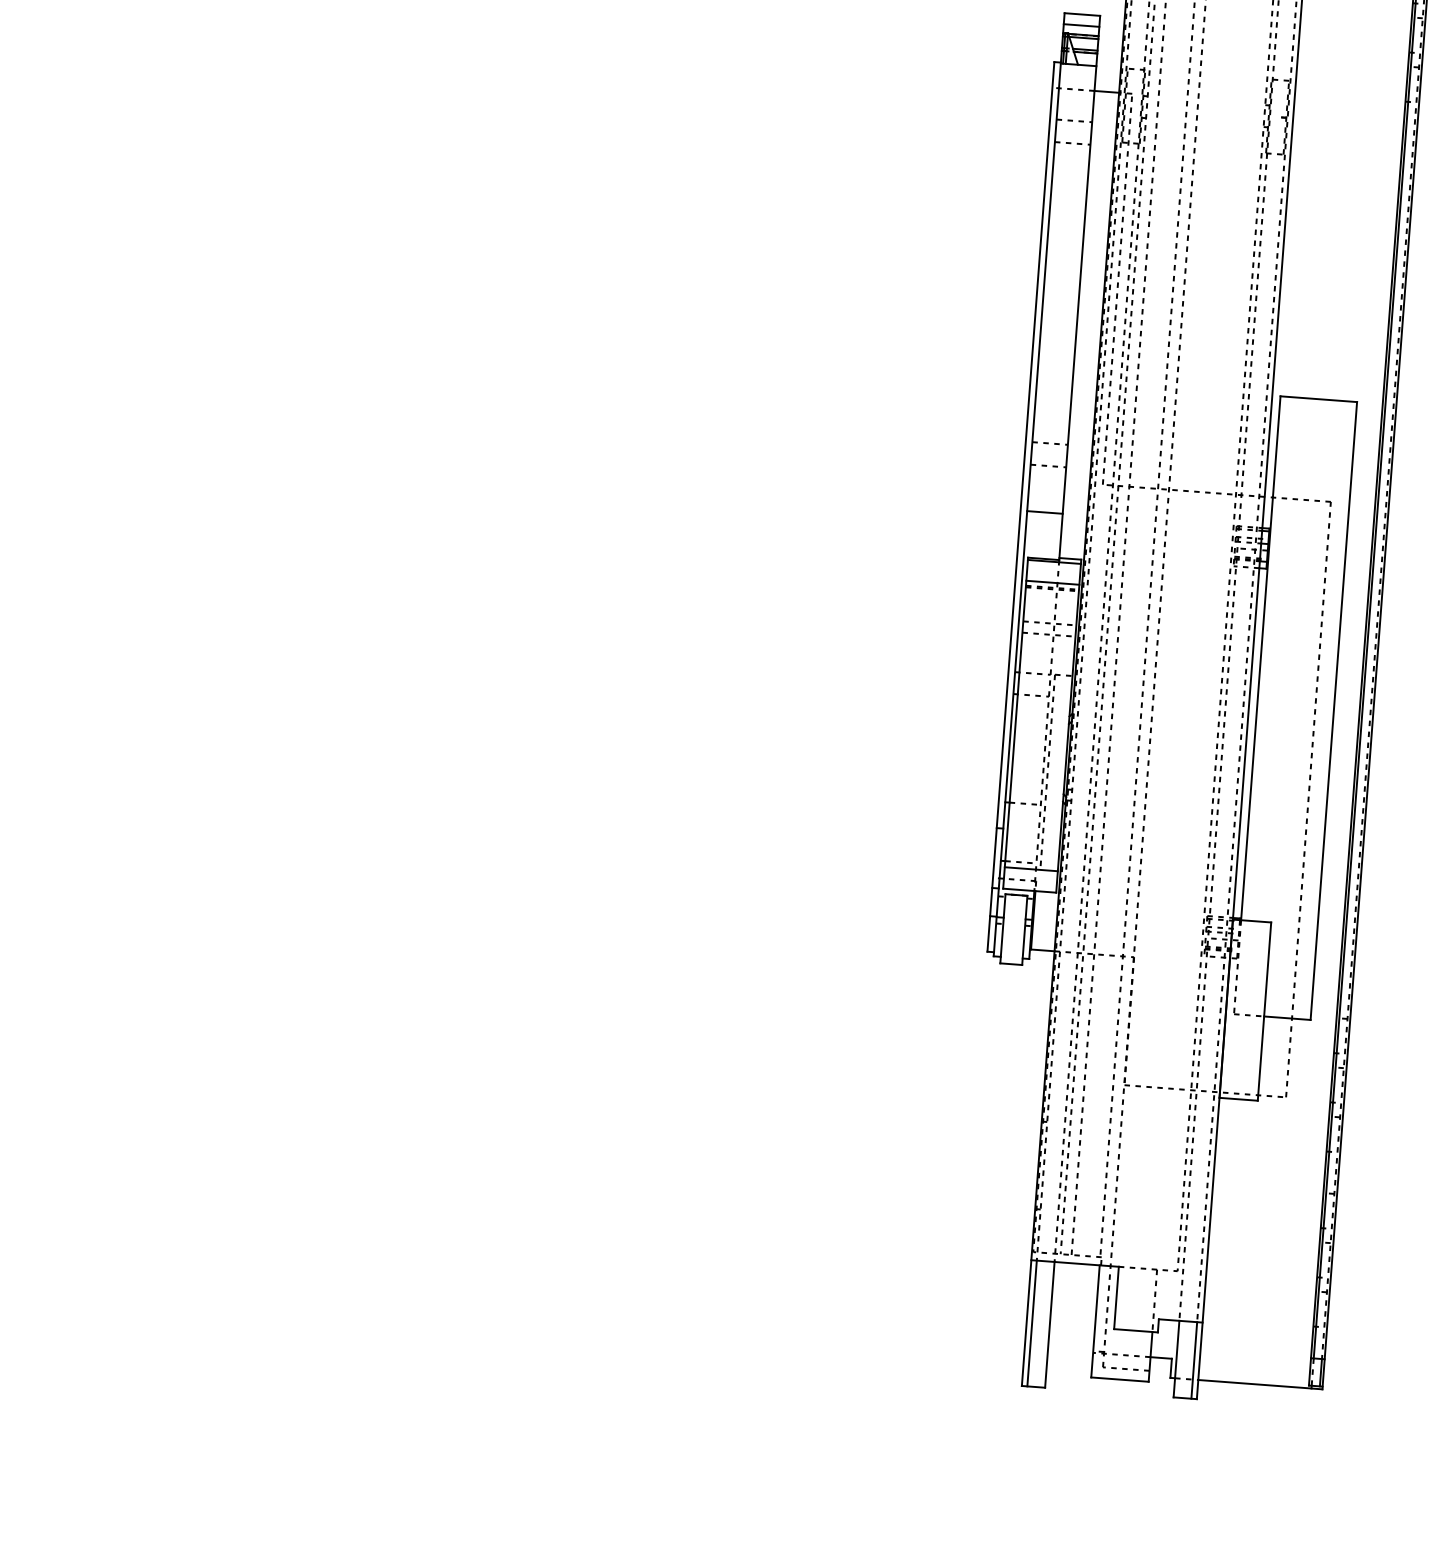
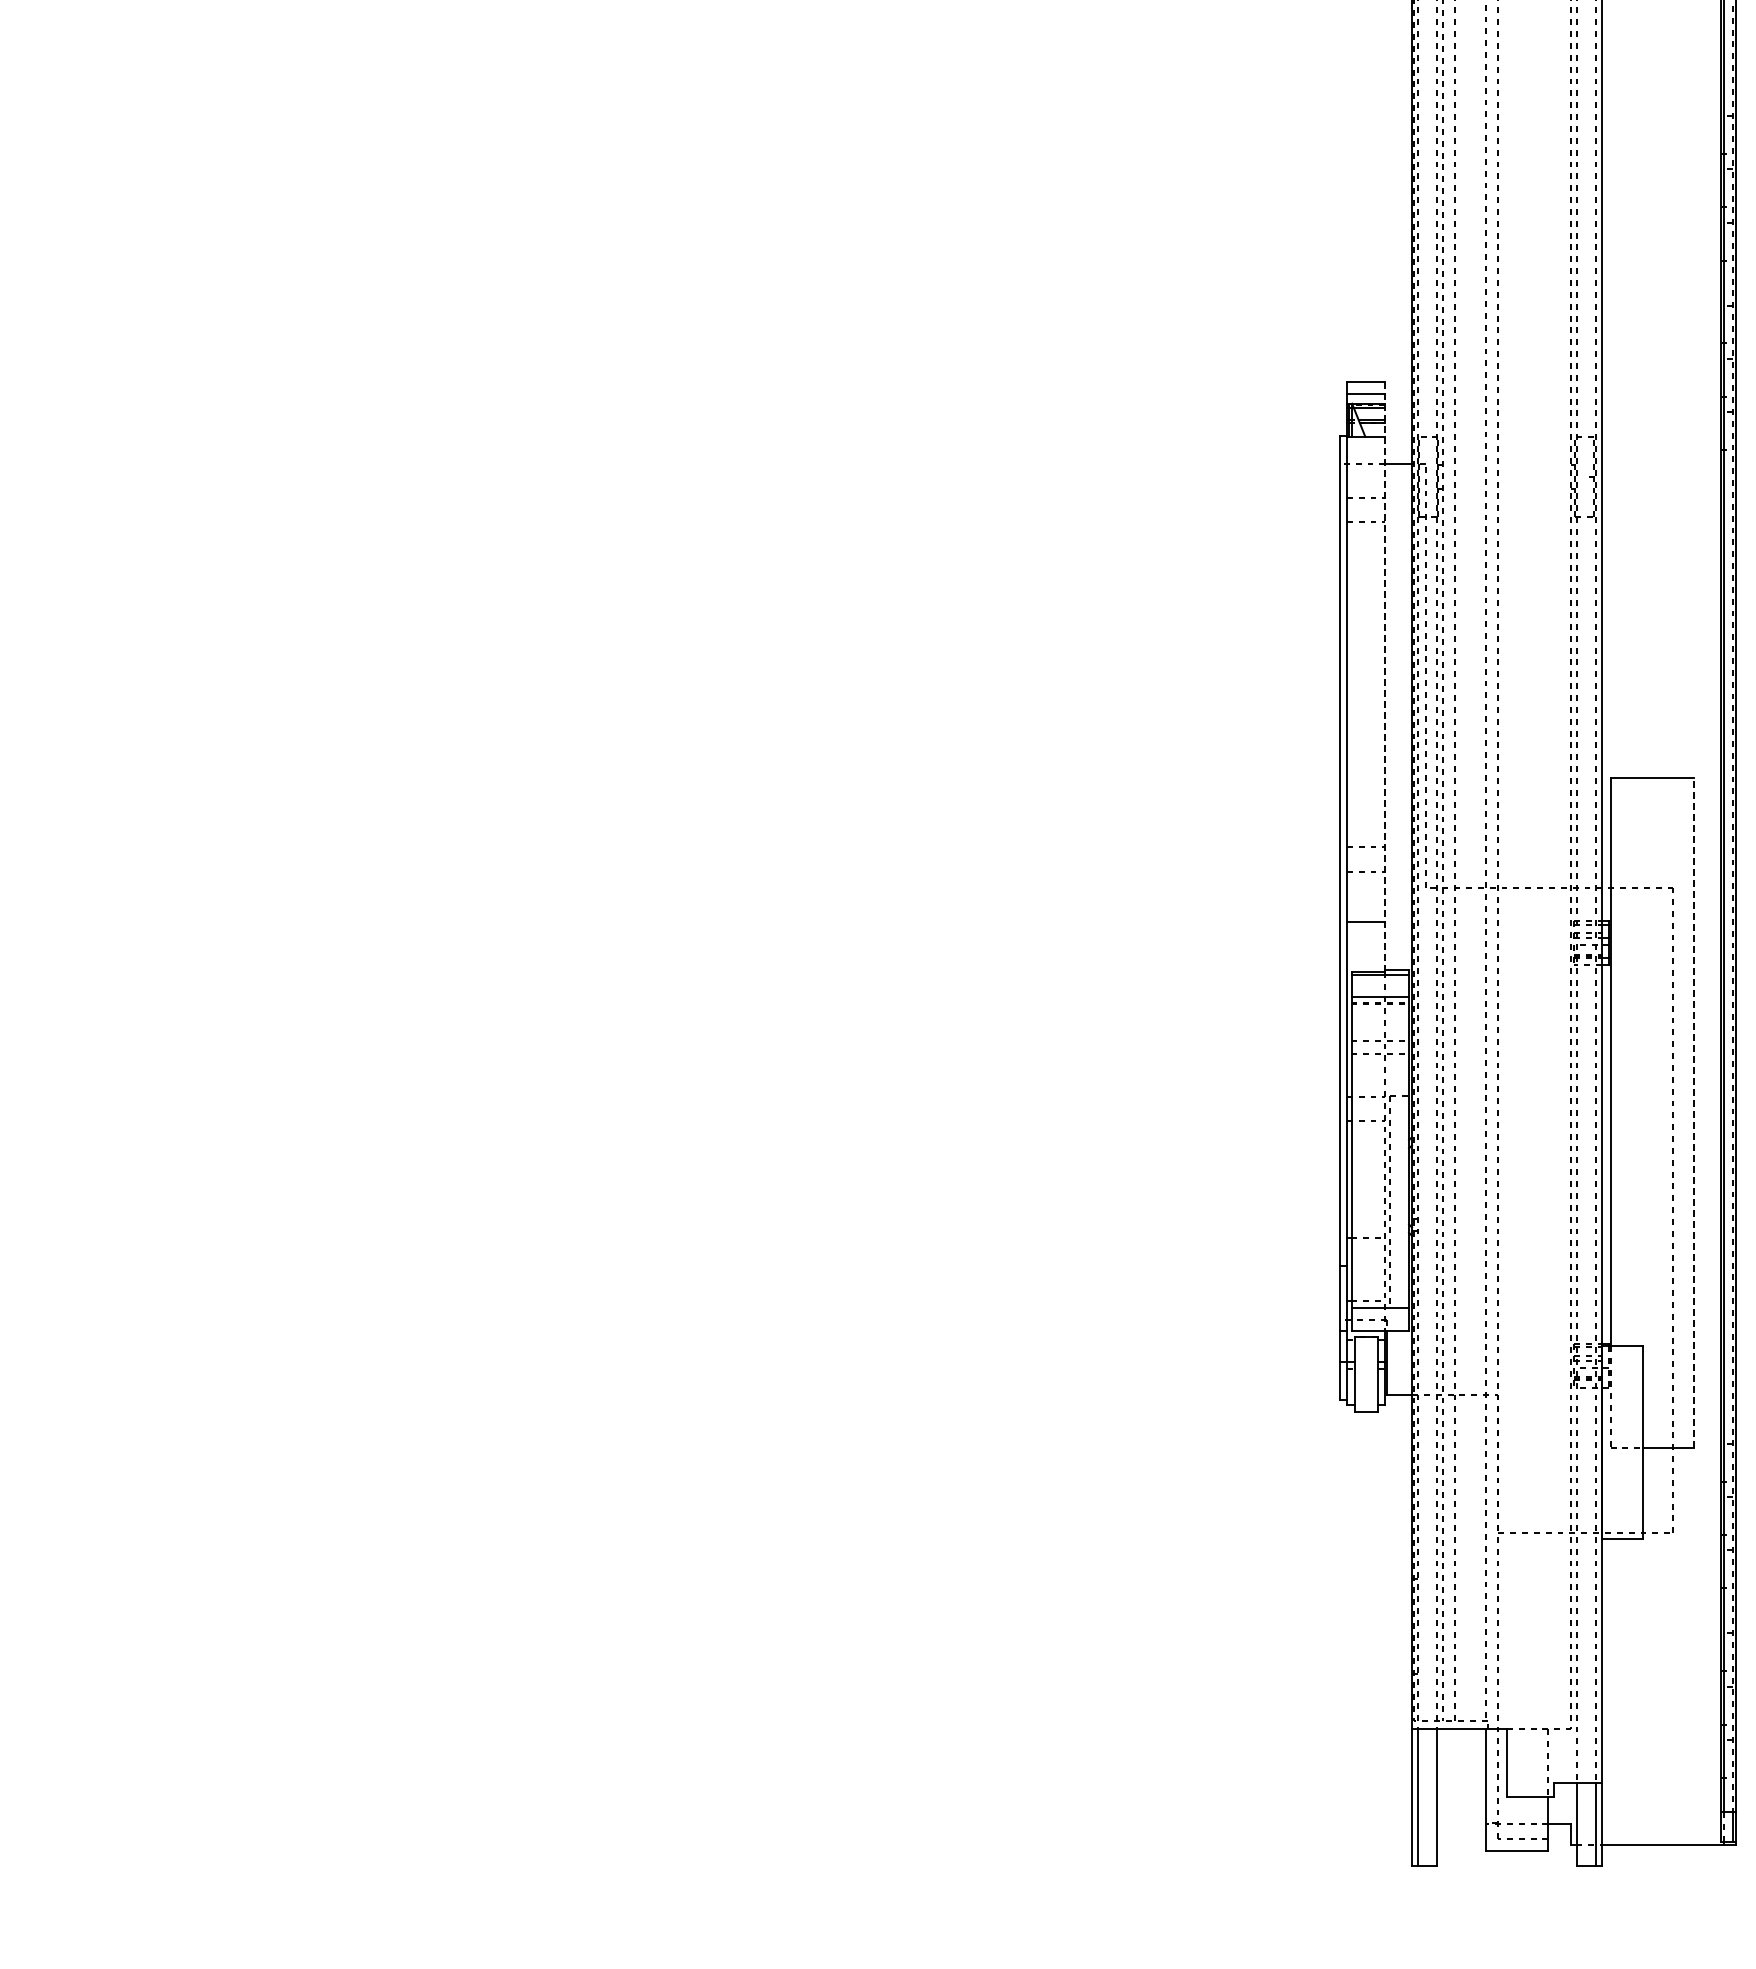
line: (1079, 288) -> (1385, 677), solid -> dashed
line: (1333, 710) -> (1693, 1112), solid -> dashed

